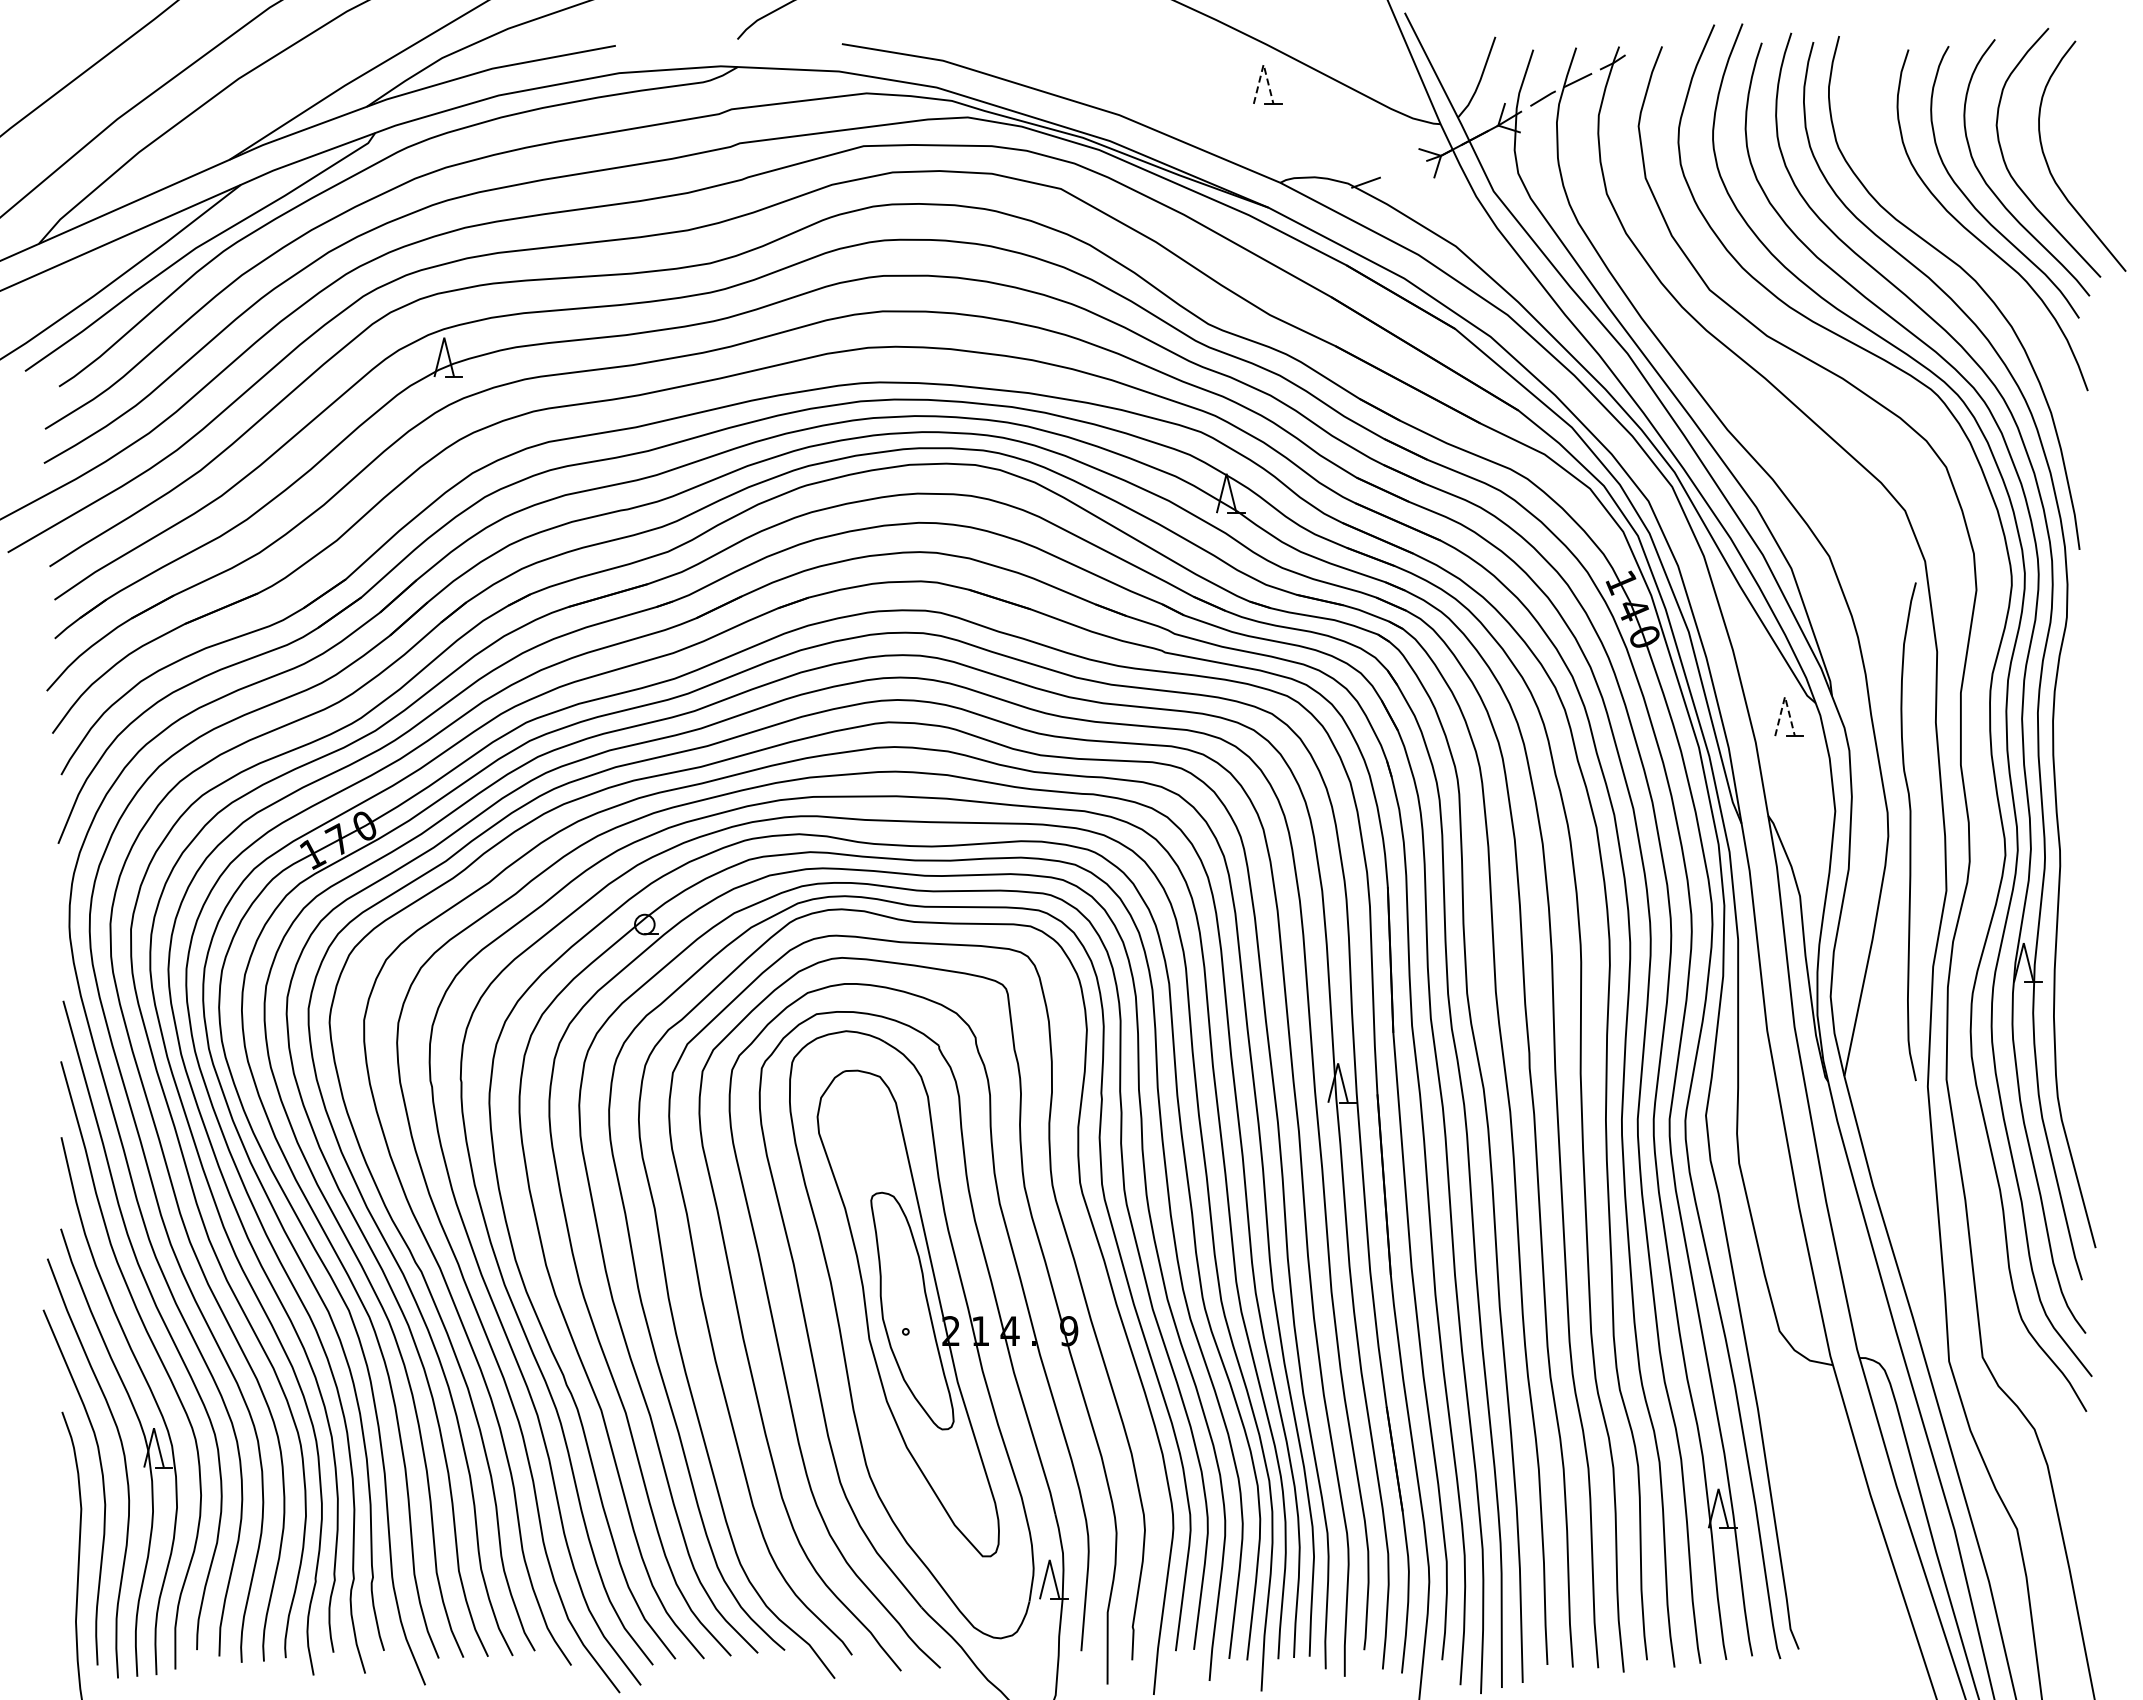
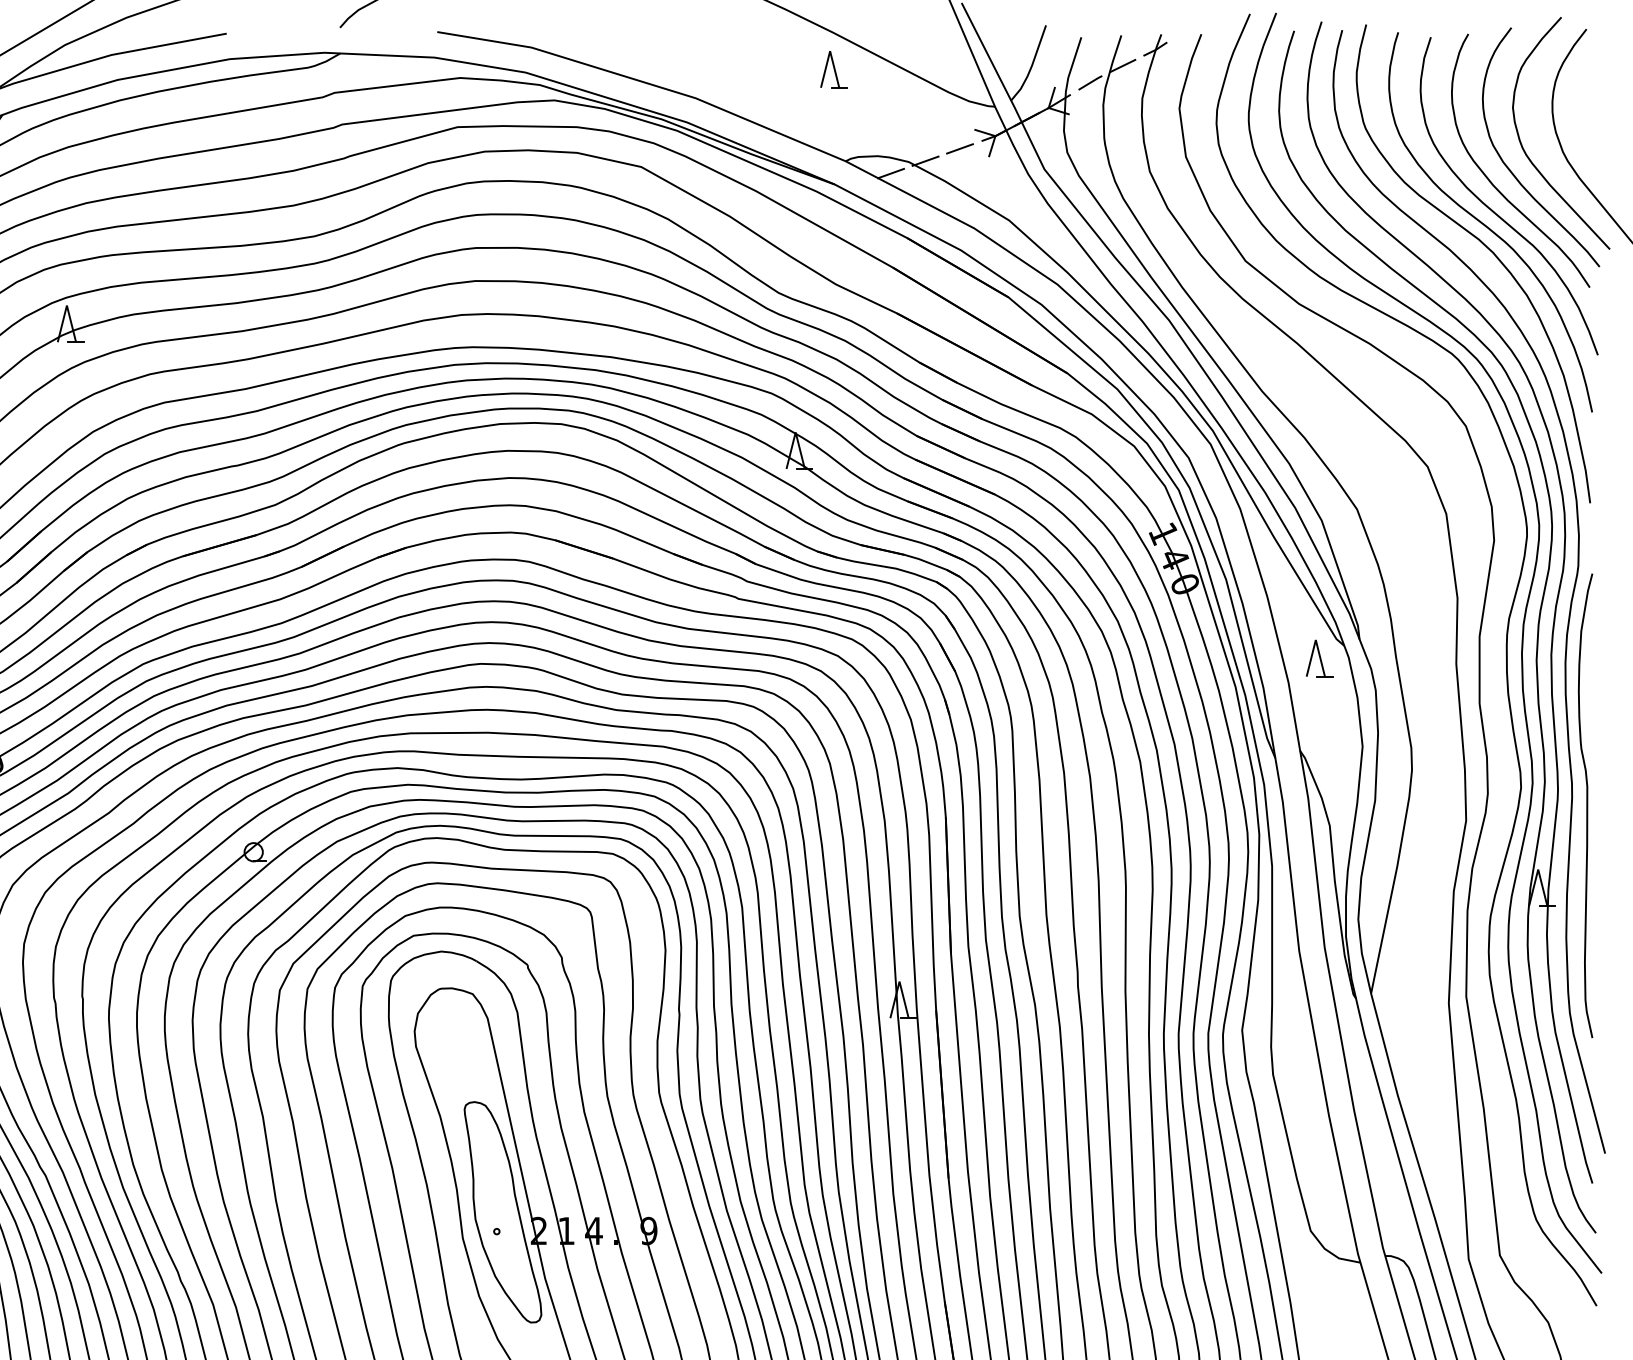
line: (1263, 64) -> (830, 51), dashed -> solid
line: (1402, 169) -> (959, 148), added
line: (1328, 195) -> (890, 173), added
curve: (1968, 251) -> (1486, 225), added
line: (1785, 696) -> (1316, 639), dashed -> solid
curve: (1909, 831) -> (1586, 805), moved

